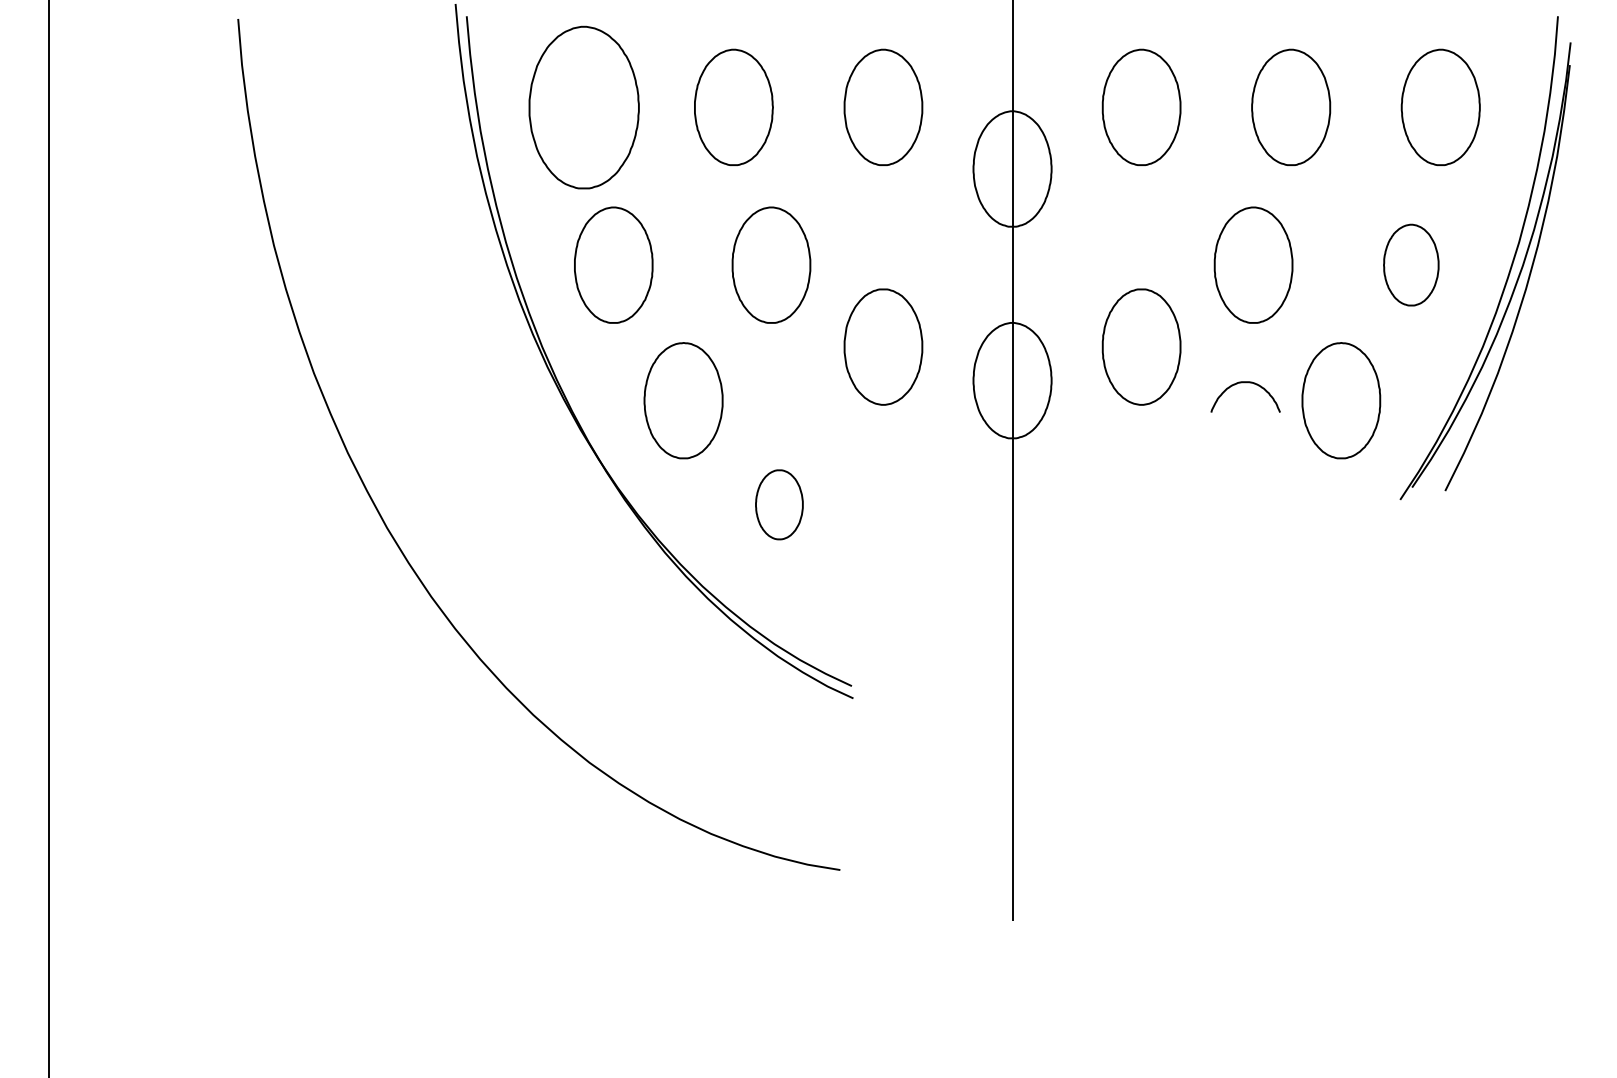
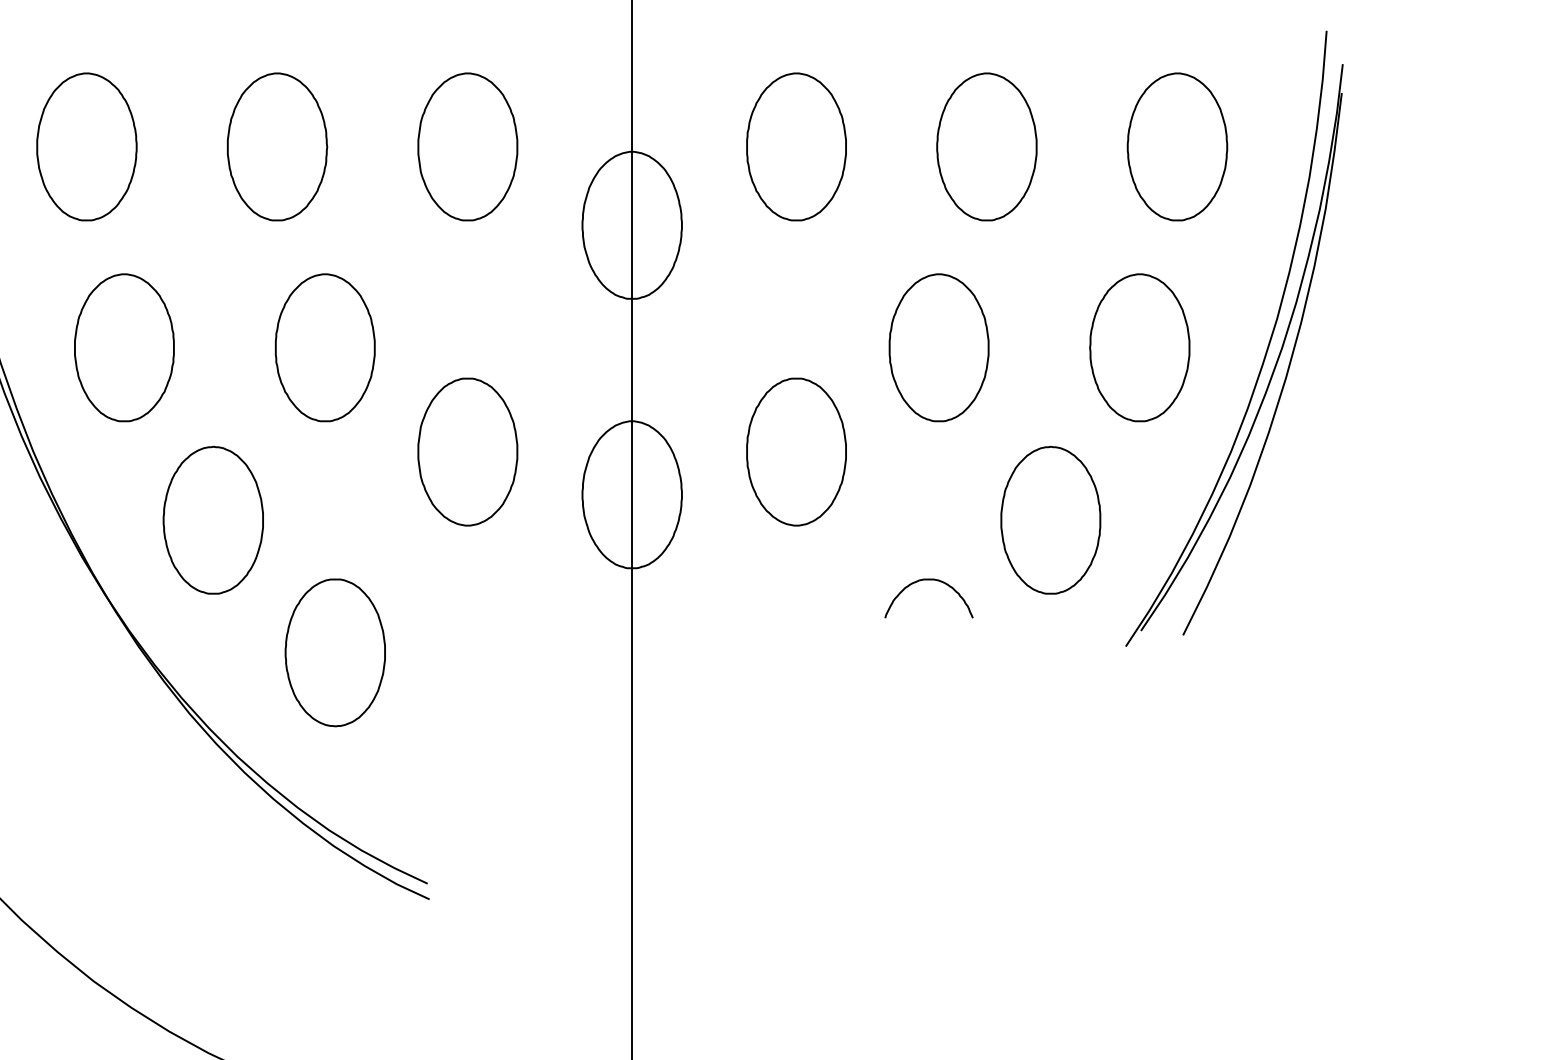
part: (584, 106) -> (87, 145), size x0.71
part: (1411, 264) -> (1140, 346), size x1.43
curve: (1245, 383) -> (928, 581), moved
part: (779, 504) -> (335, 652), size x1.67

